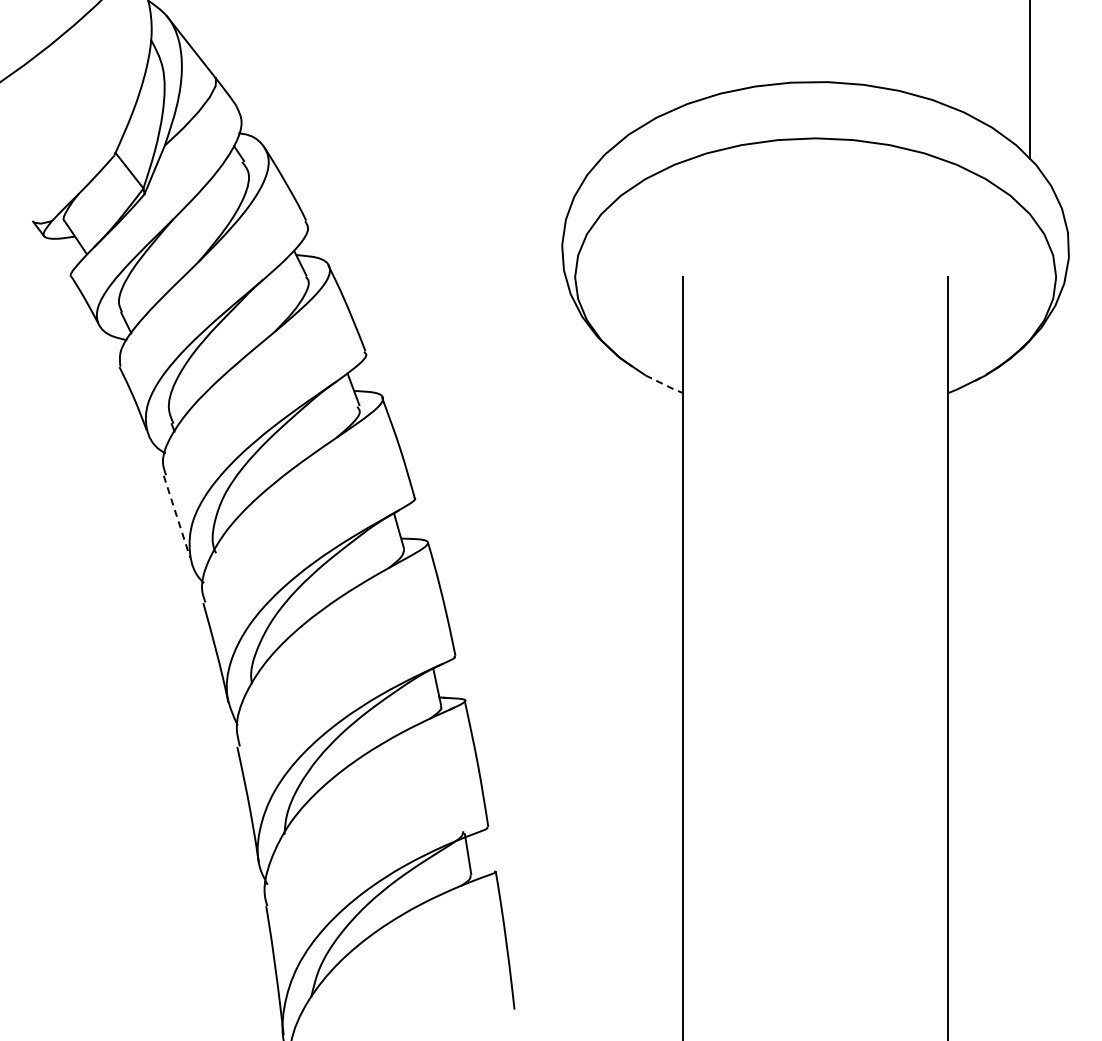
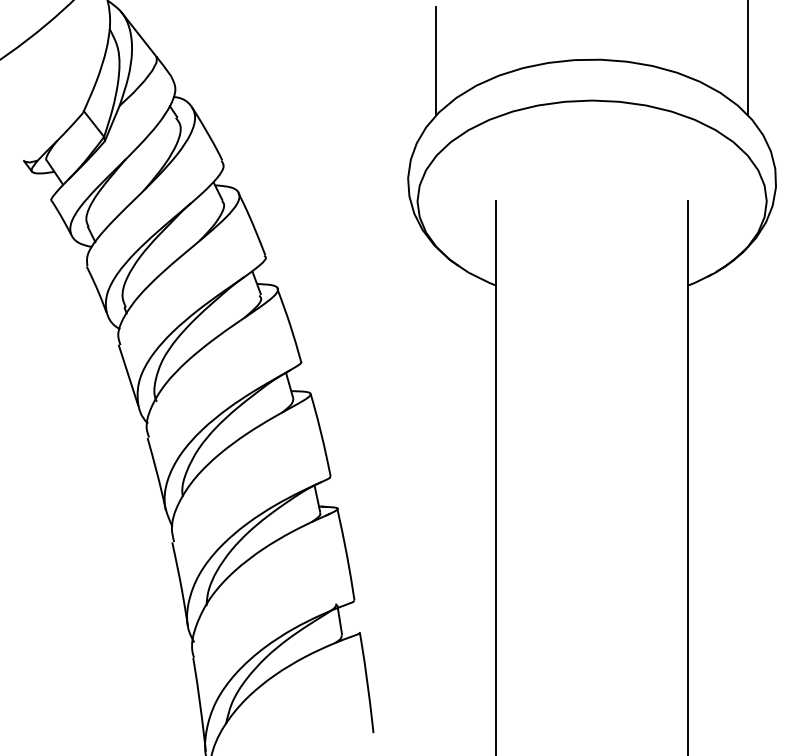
line: (601, 83) -> (436, 60), added
line: (664, 384) -> (482, 279), dashed -> solid
line: (177, 517) -> (128, 375), dashed -> solid

